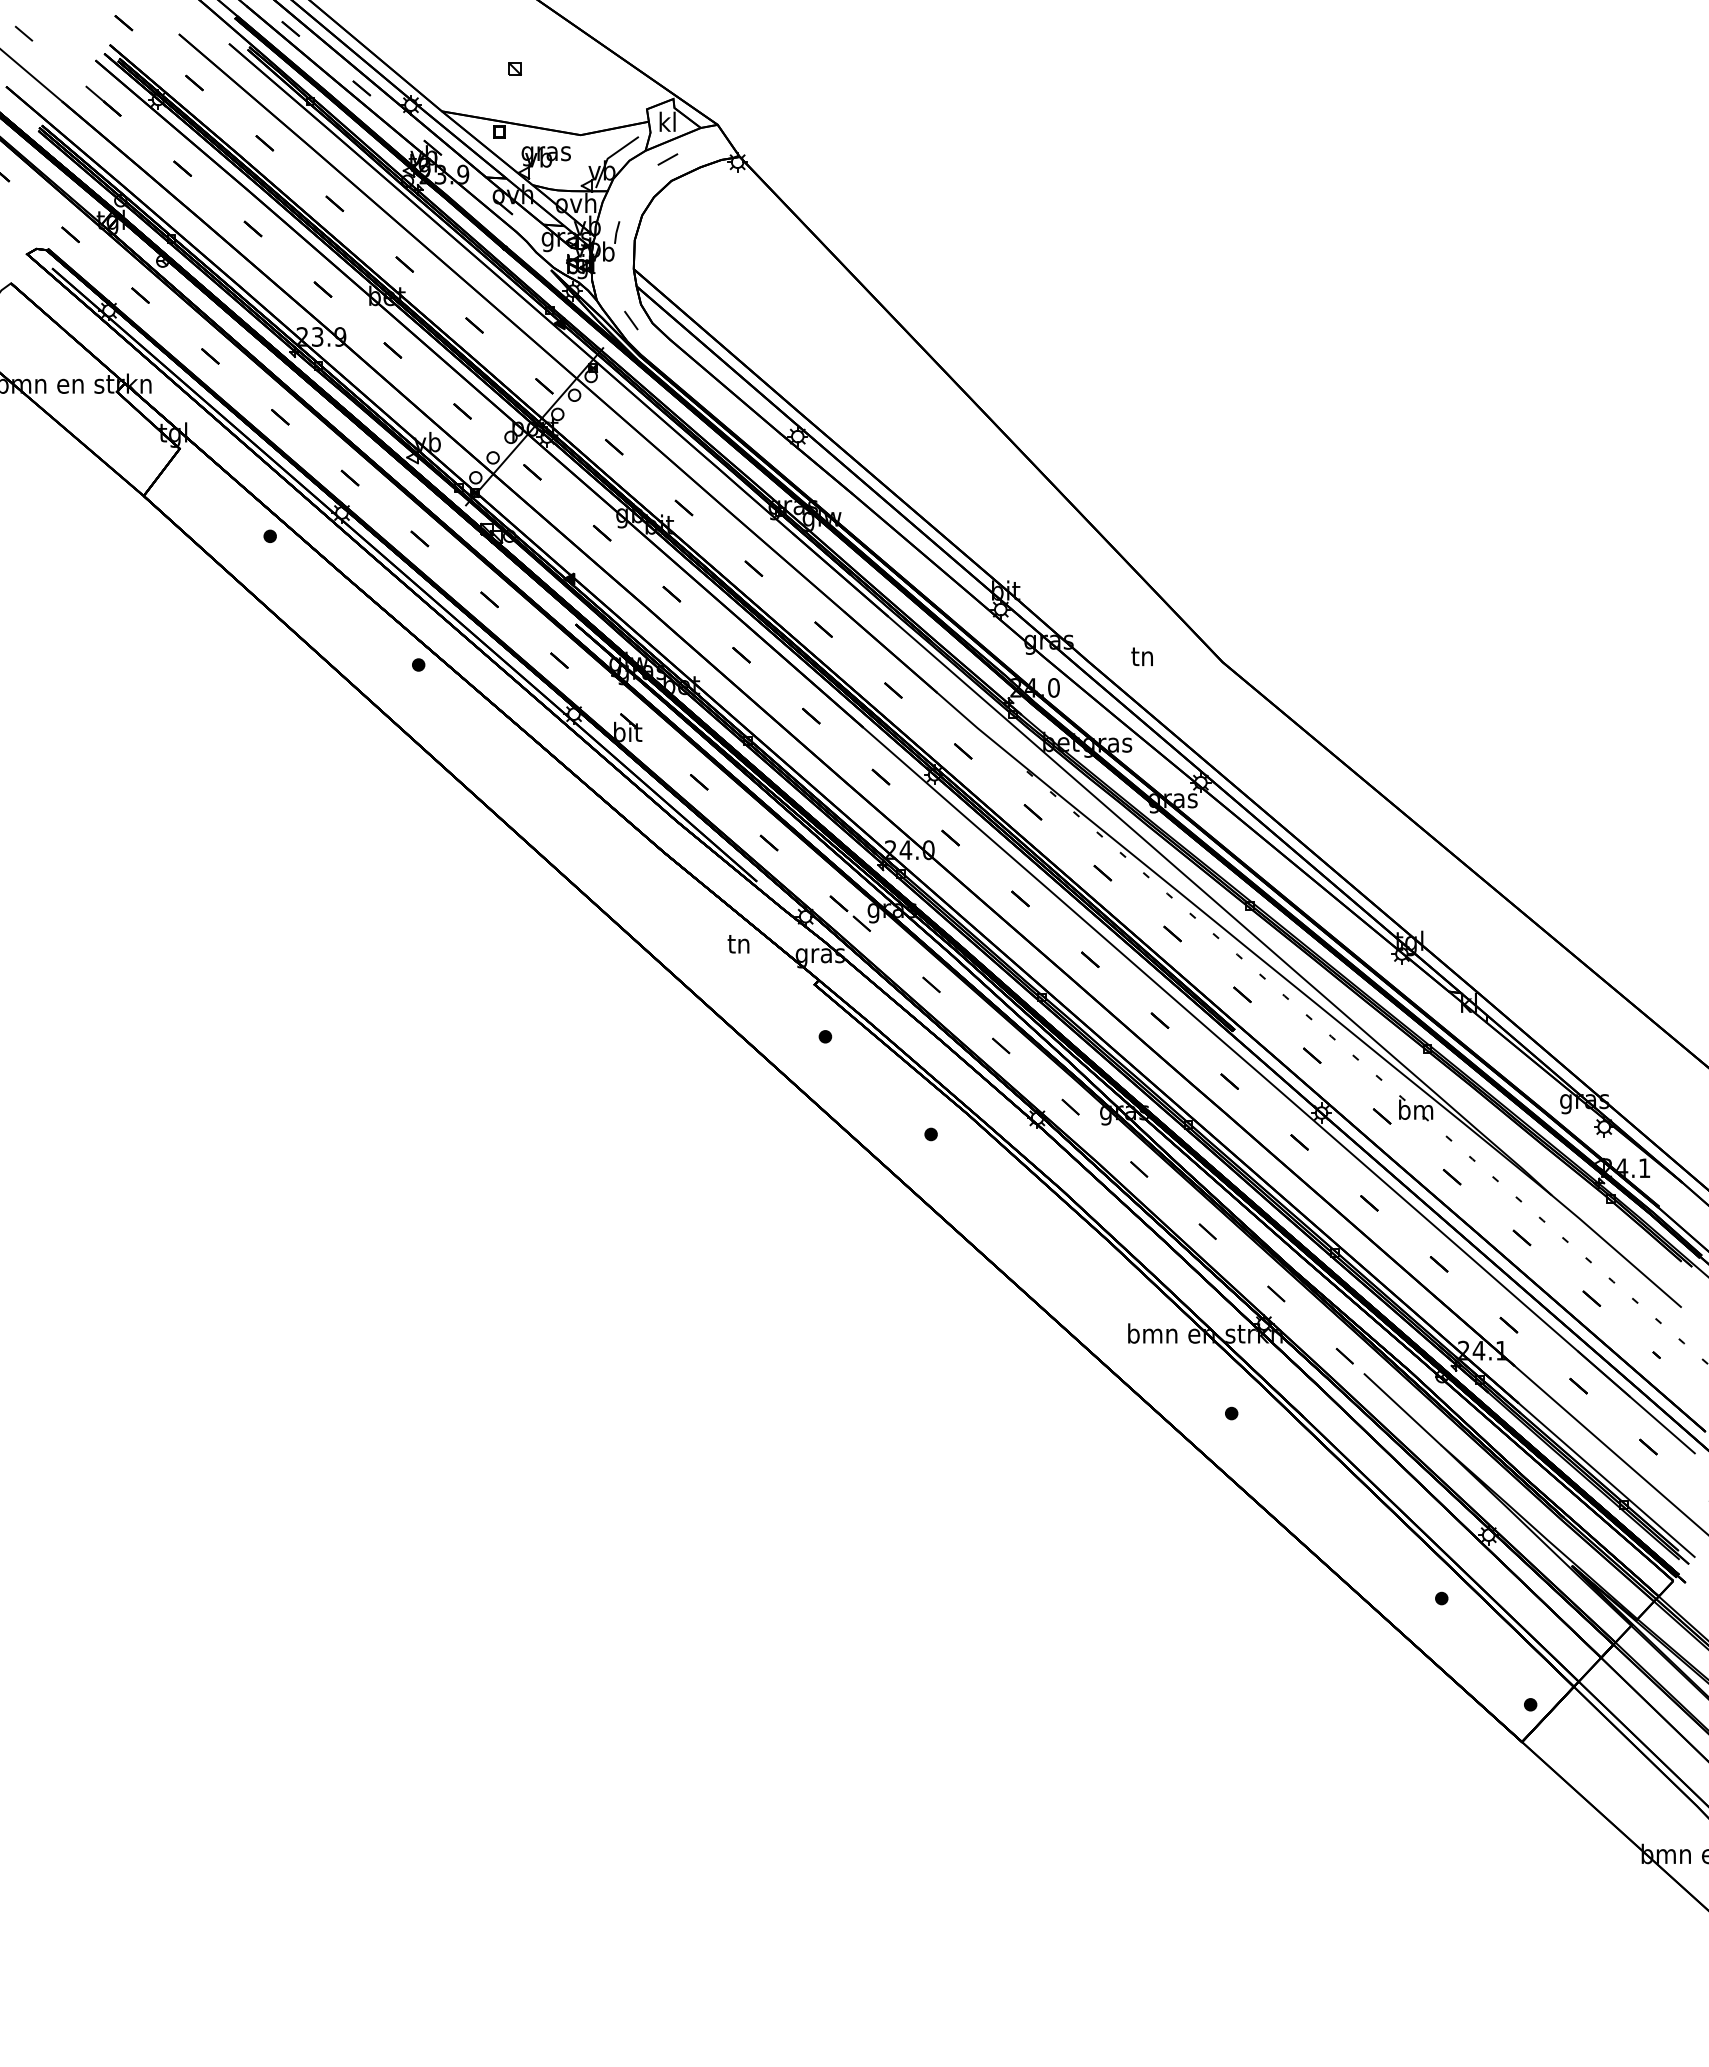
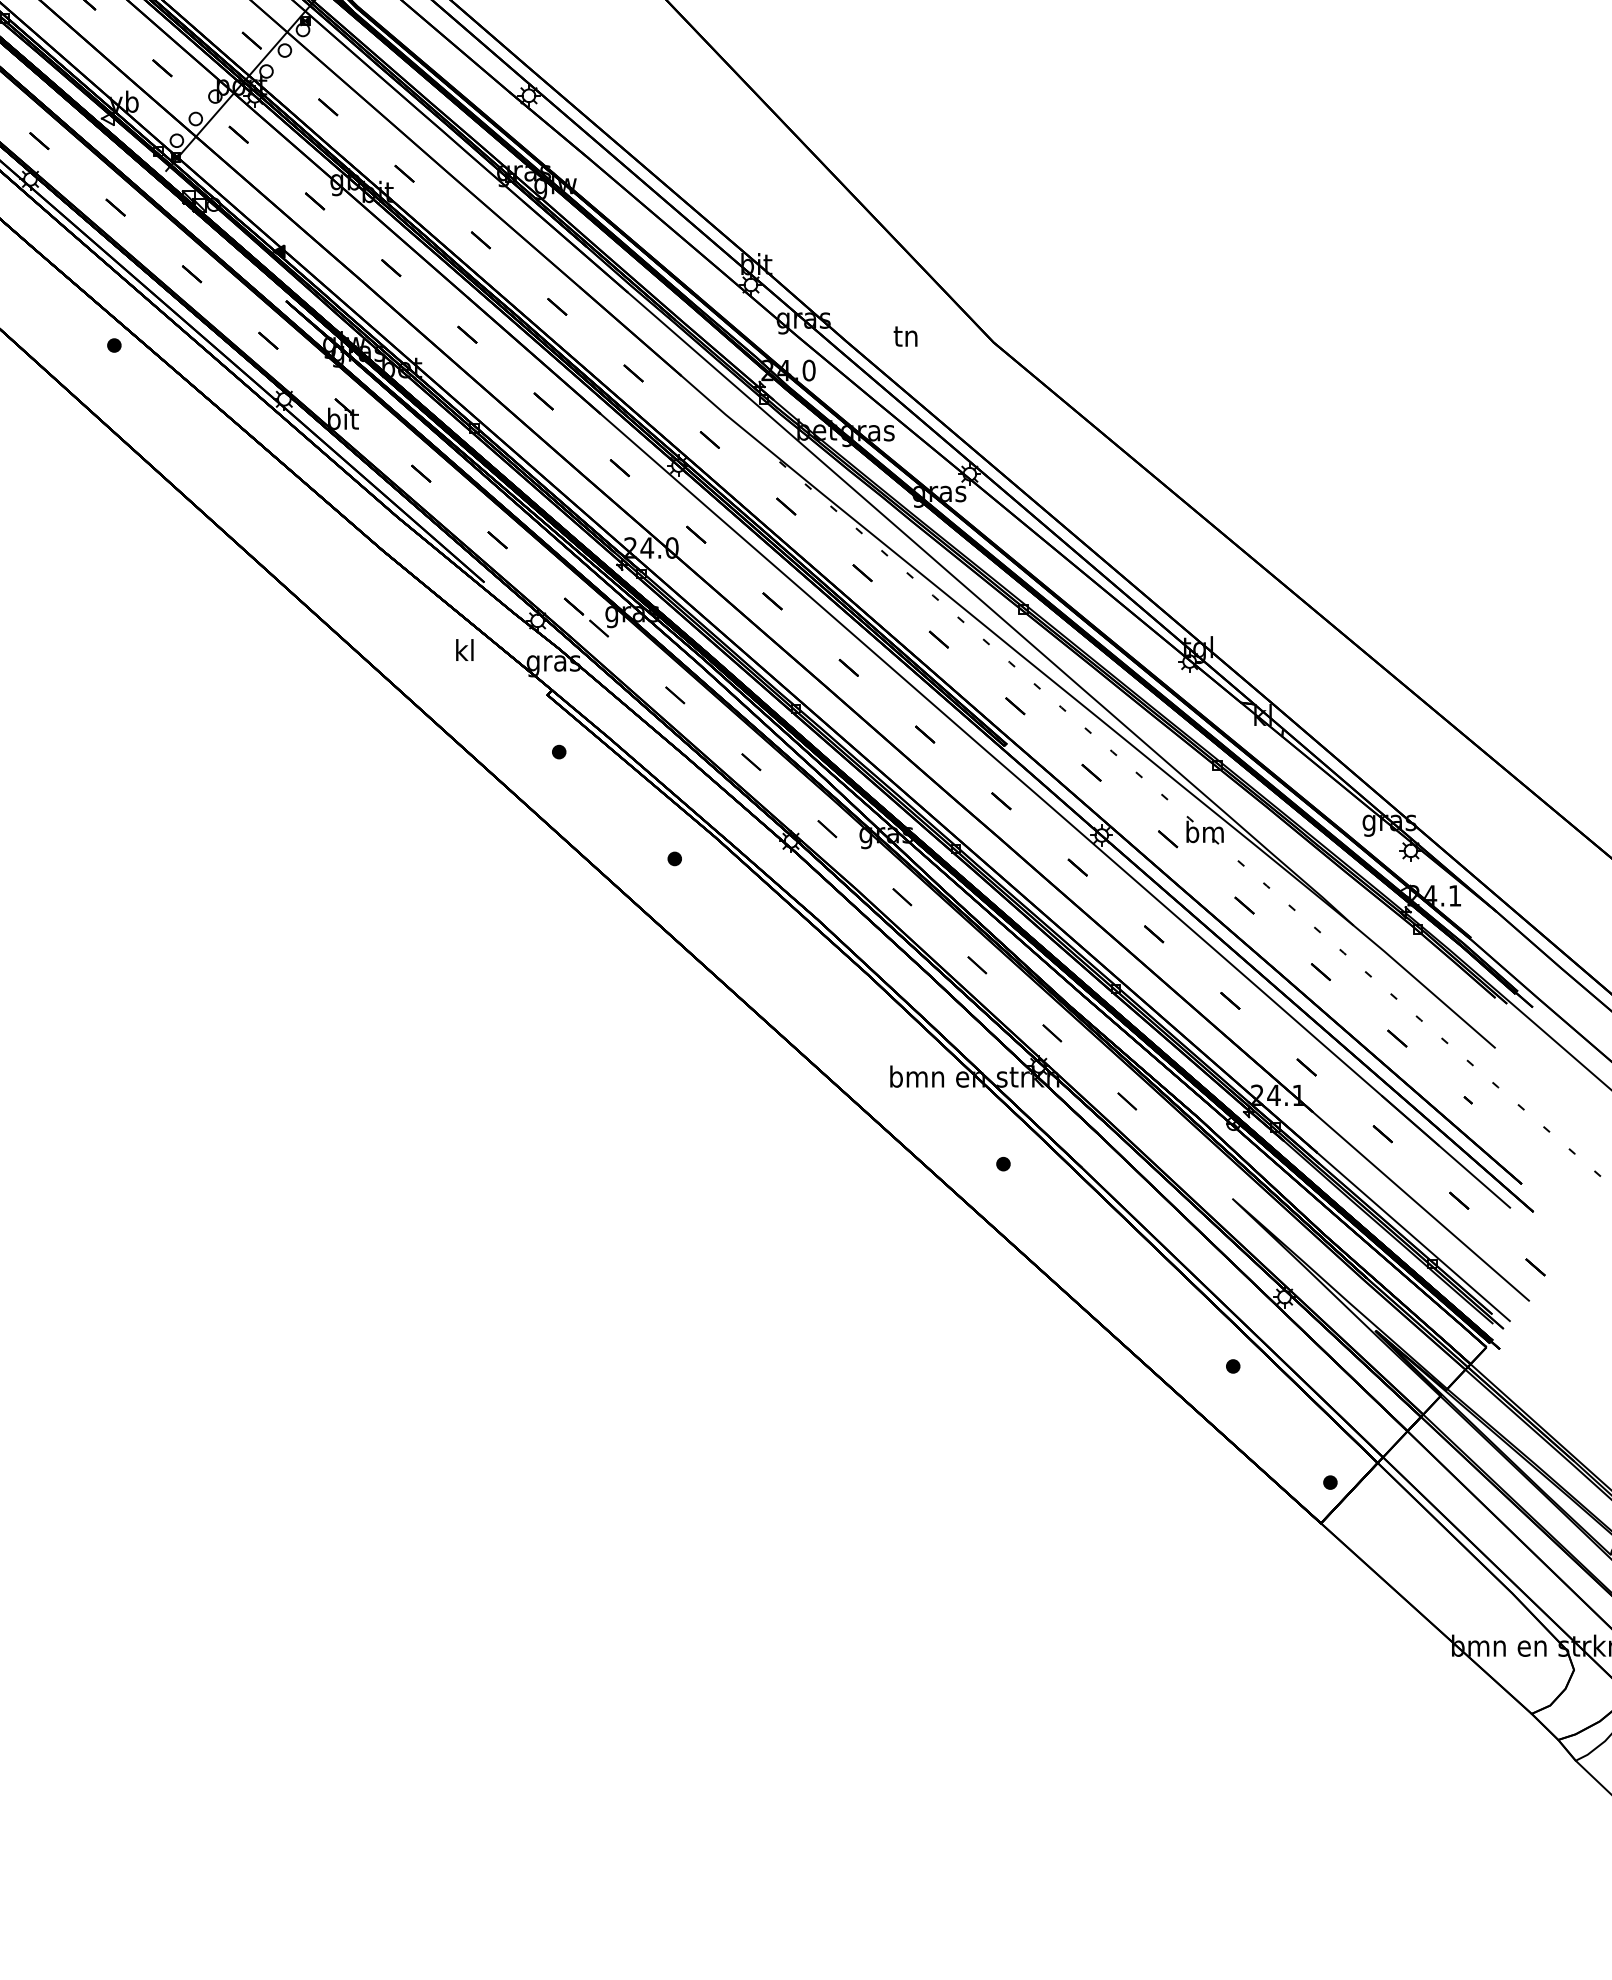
text: (738, 943) -> (464, 650), tn -> kl
line: (1402, 1409) -> (1190, 1159), removed

